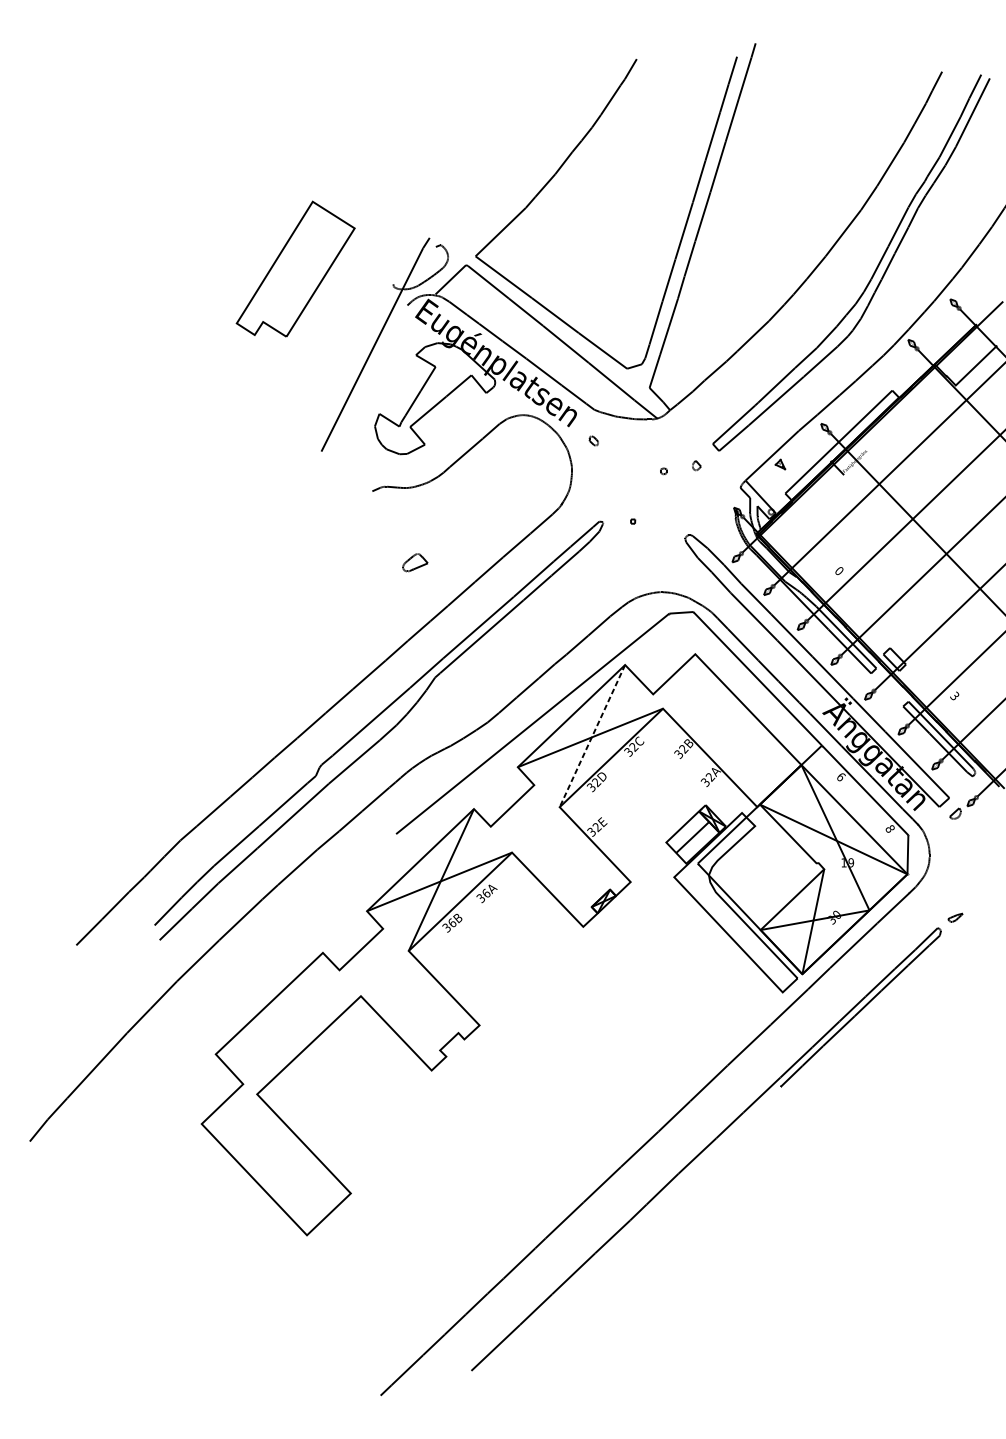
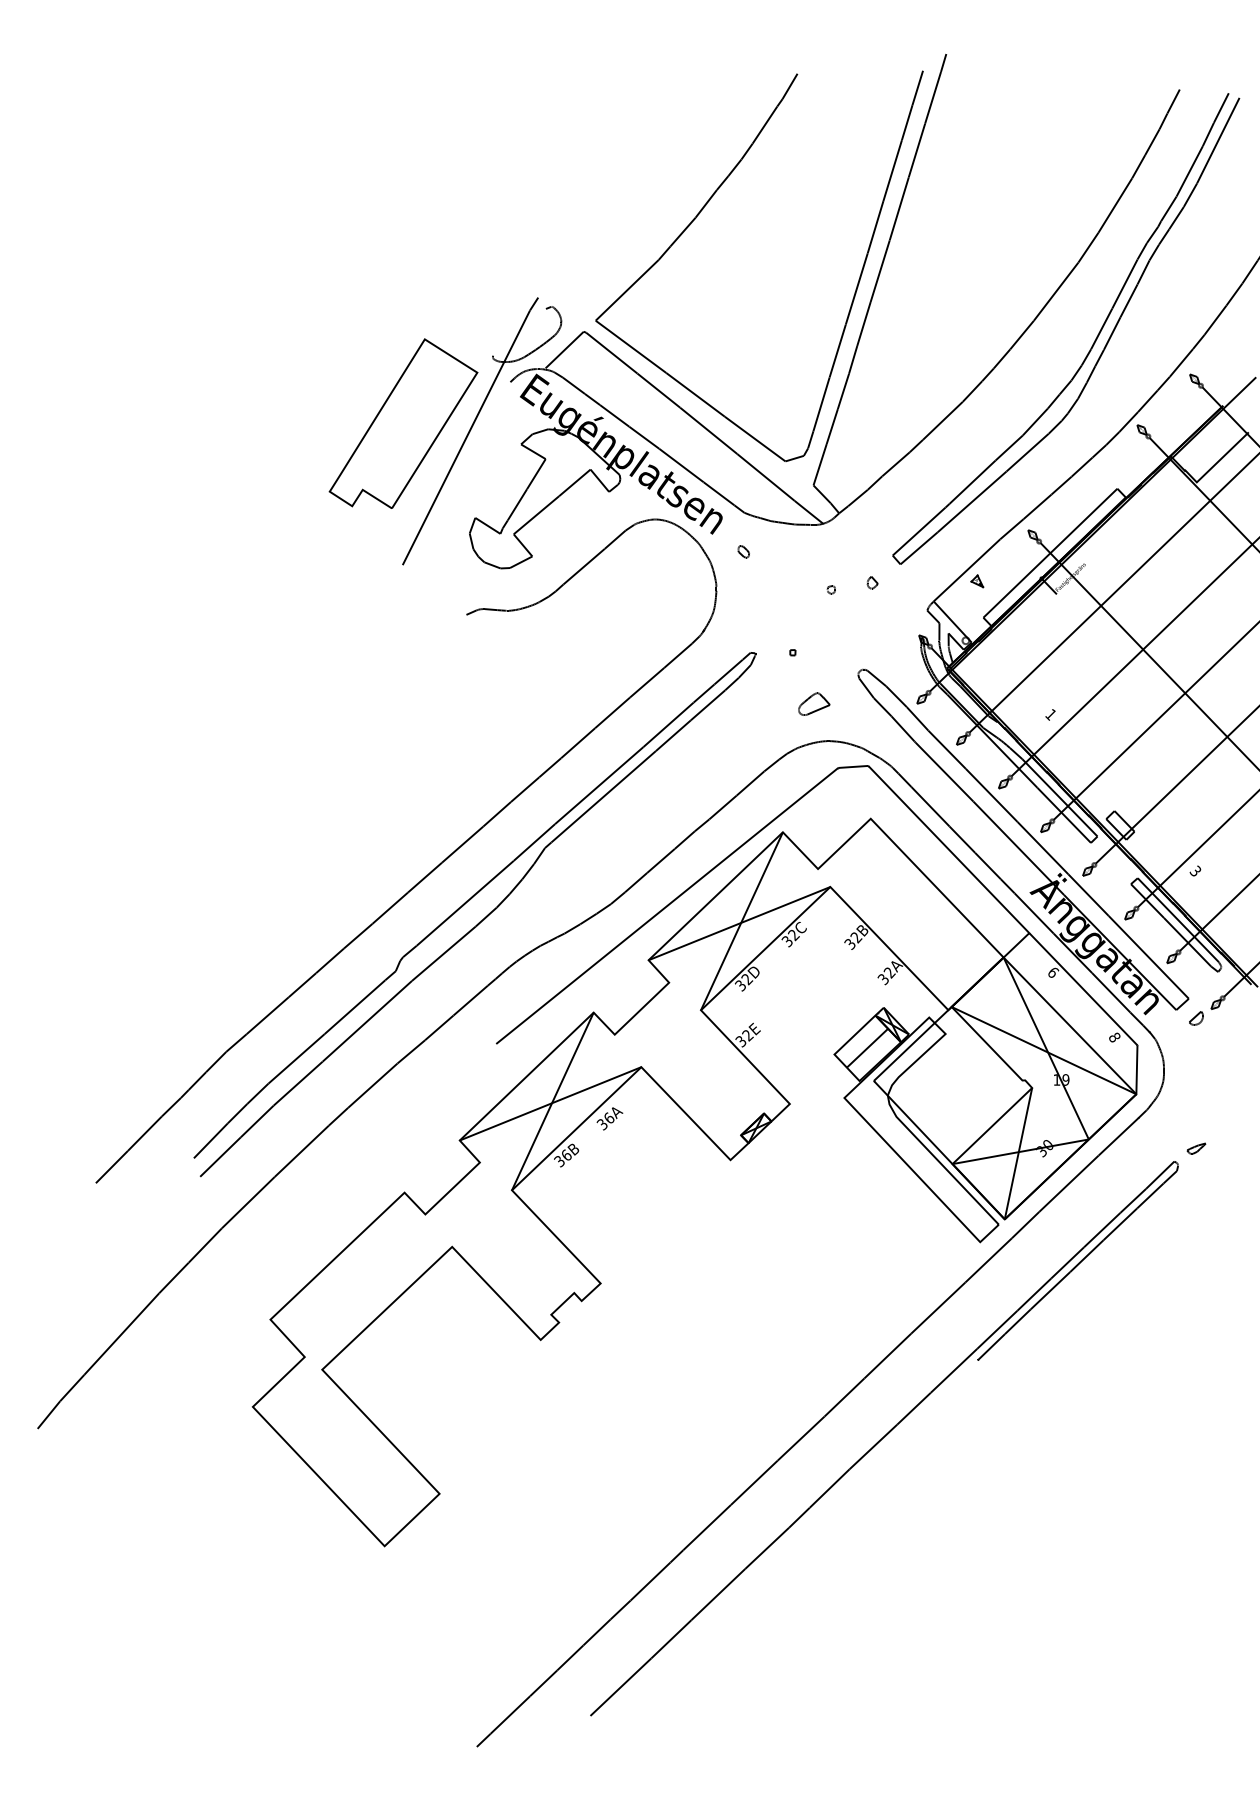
part: (295, 268) -> (403, 423), moved
part: (415, 562) -> (814, 703), moved
text: (838, 570) -> (1050, 714), 0 -> 1
line: (592, 736) -> (741, 921), dashed -> solid

